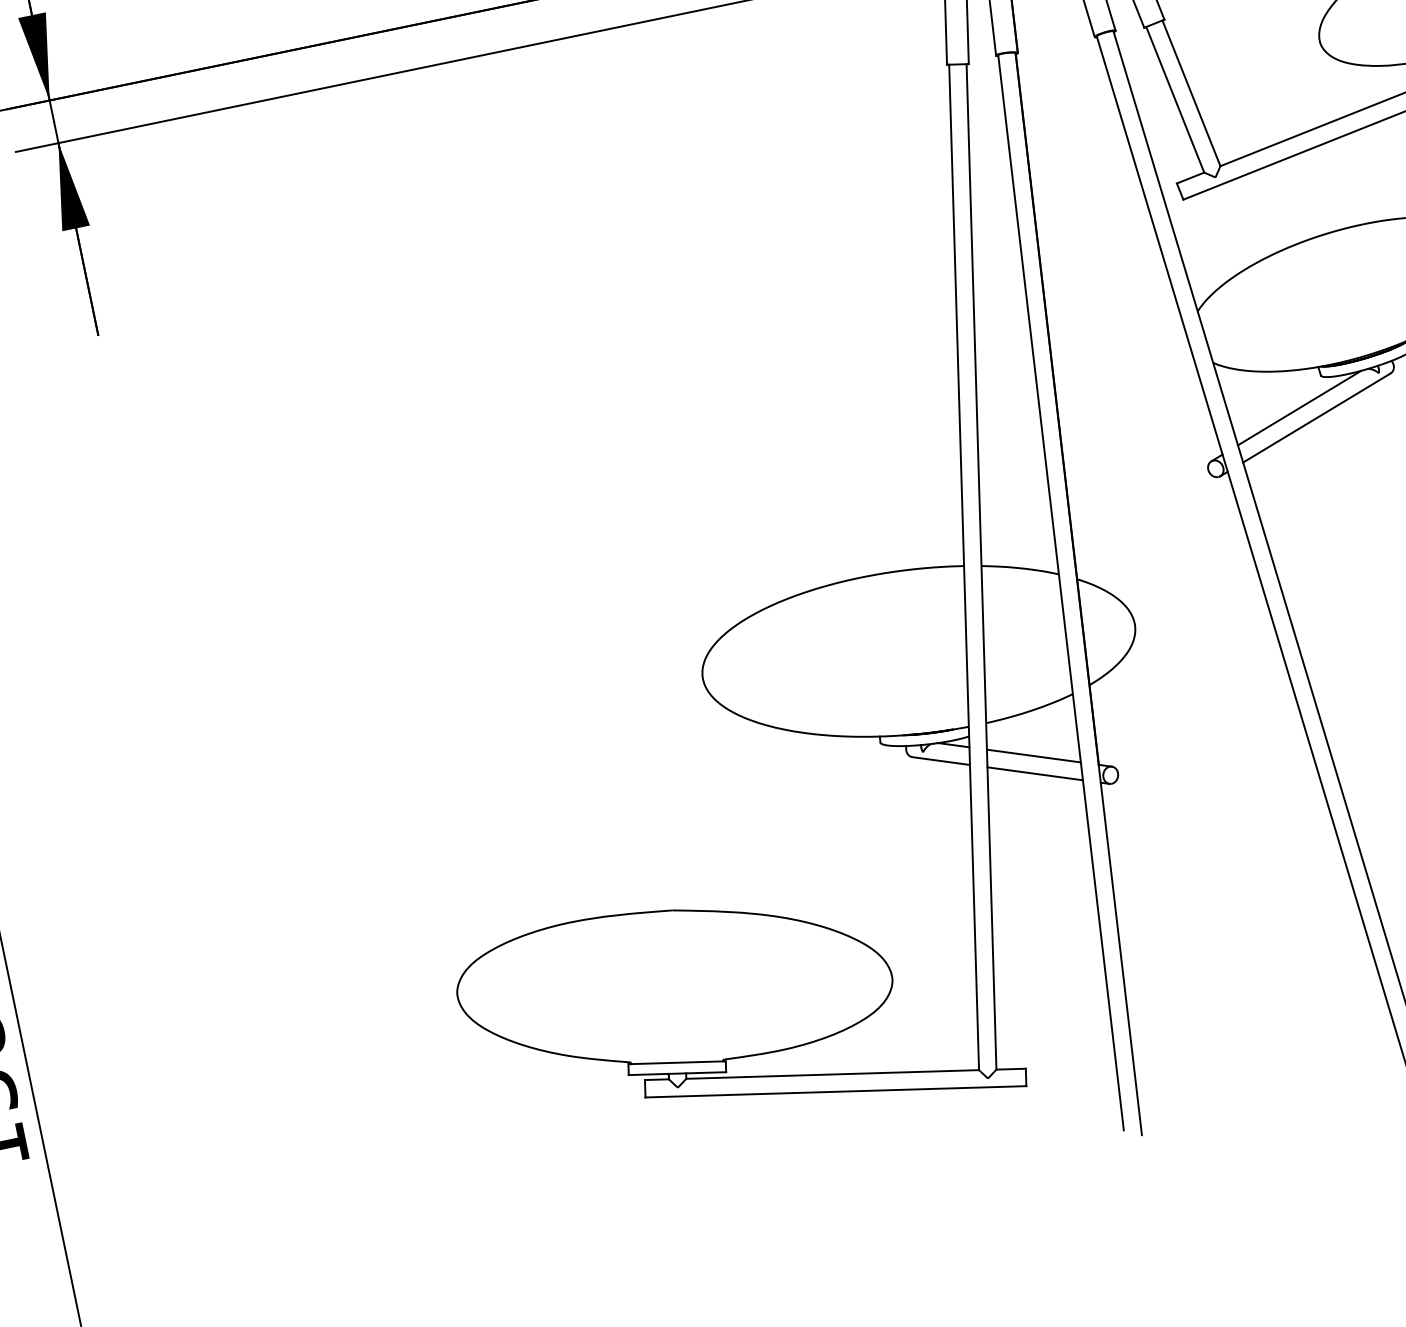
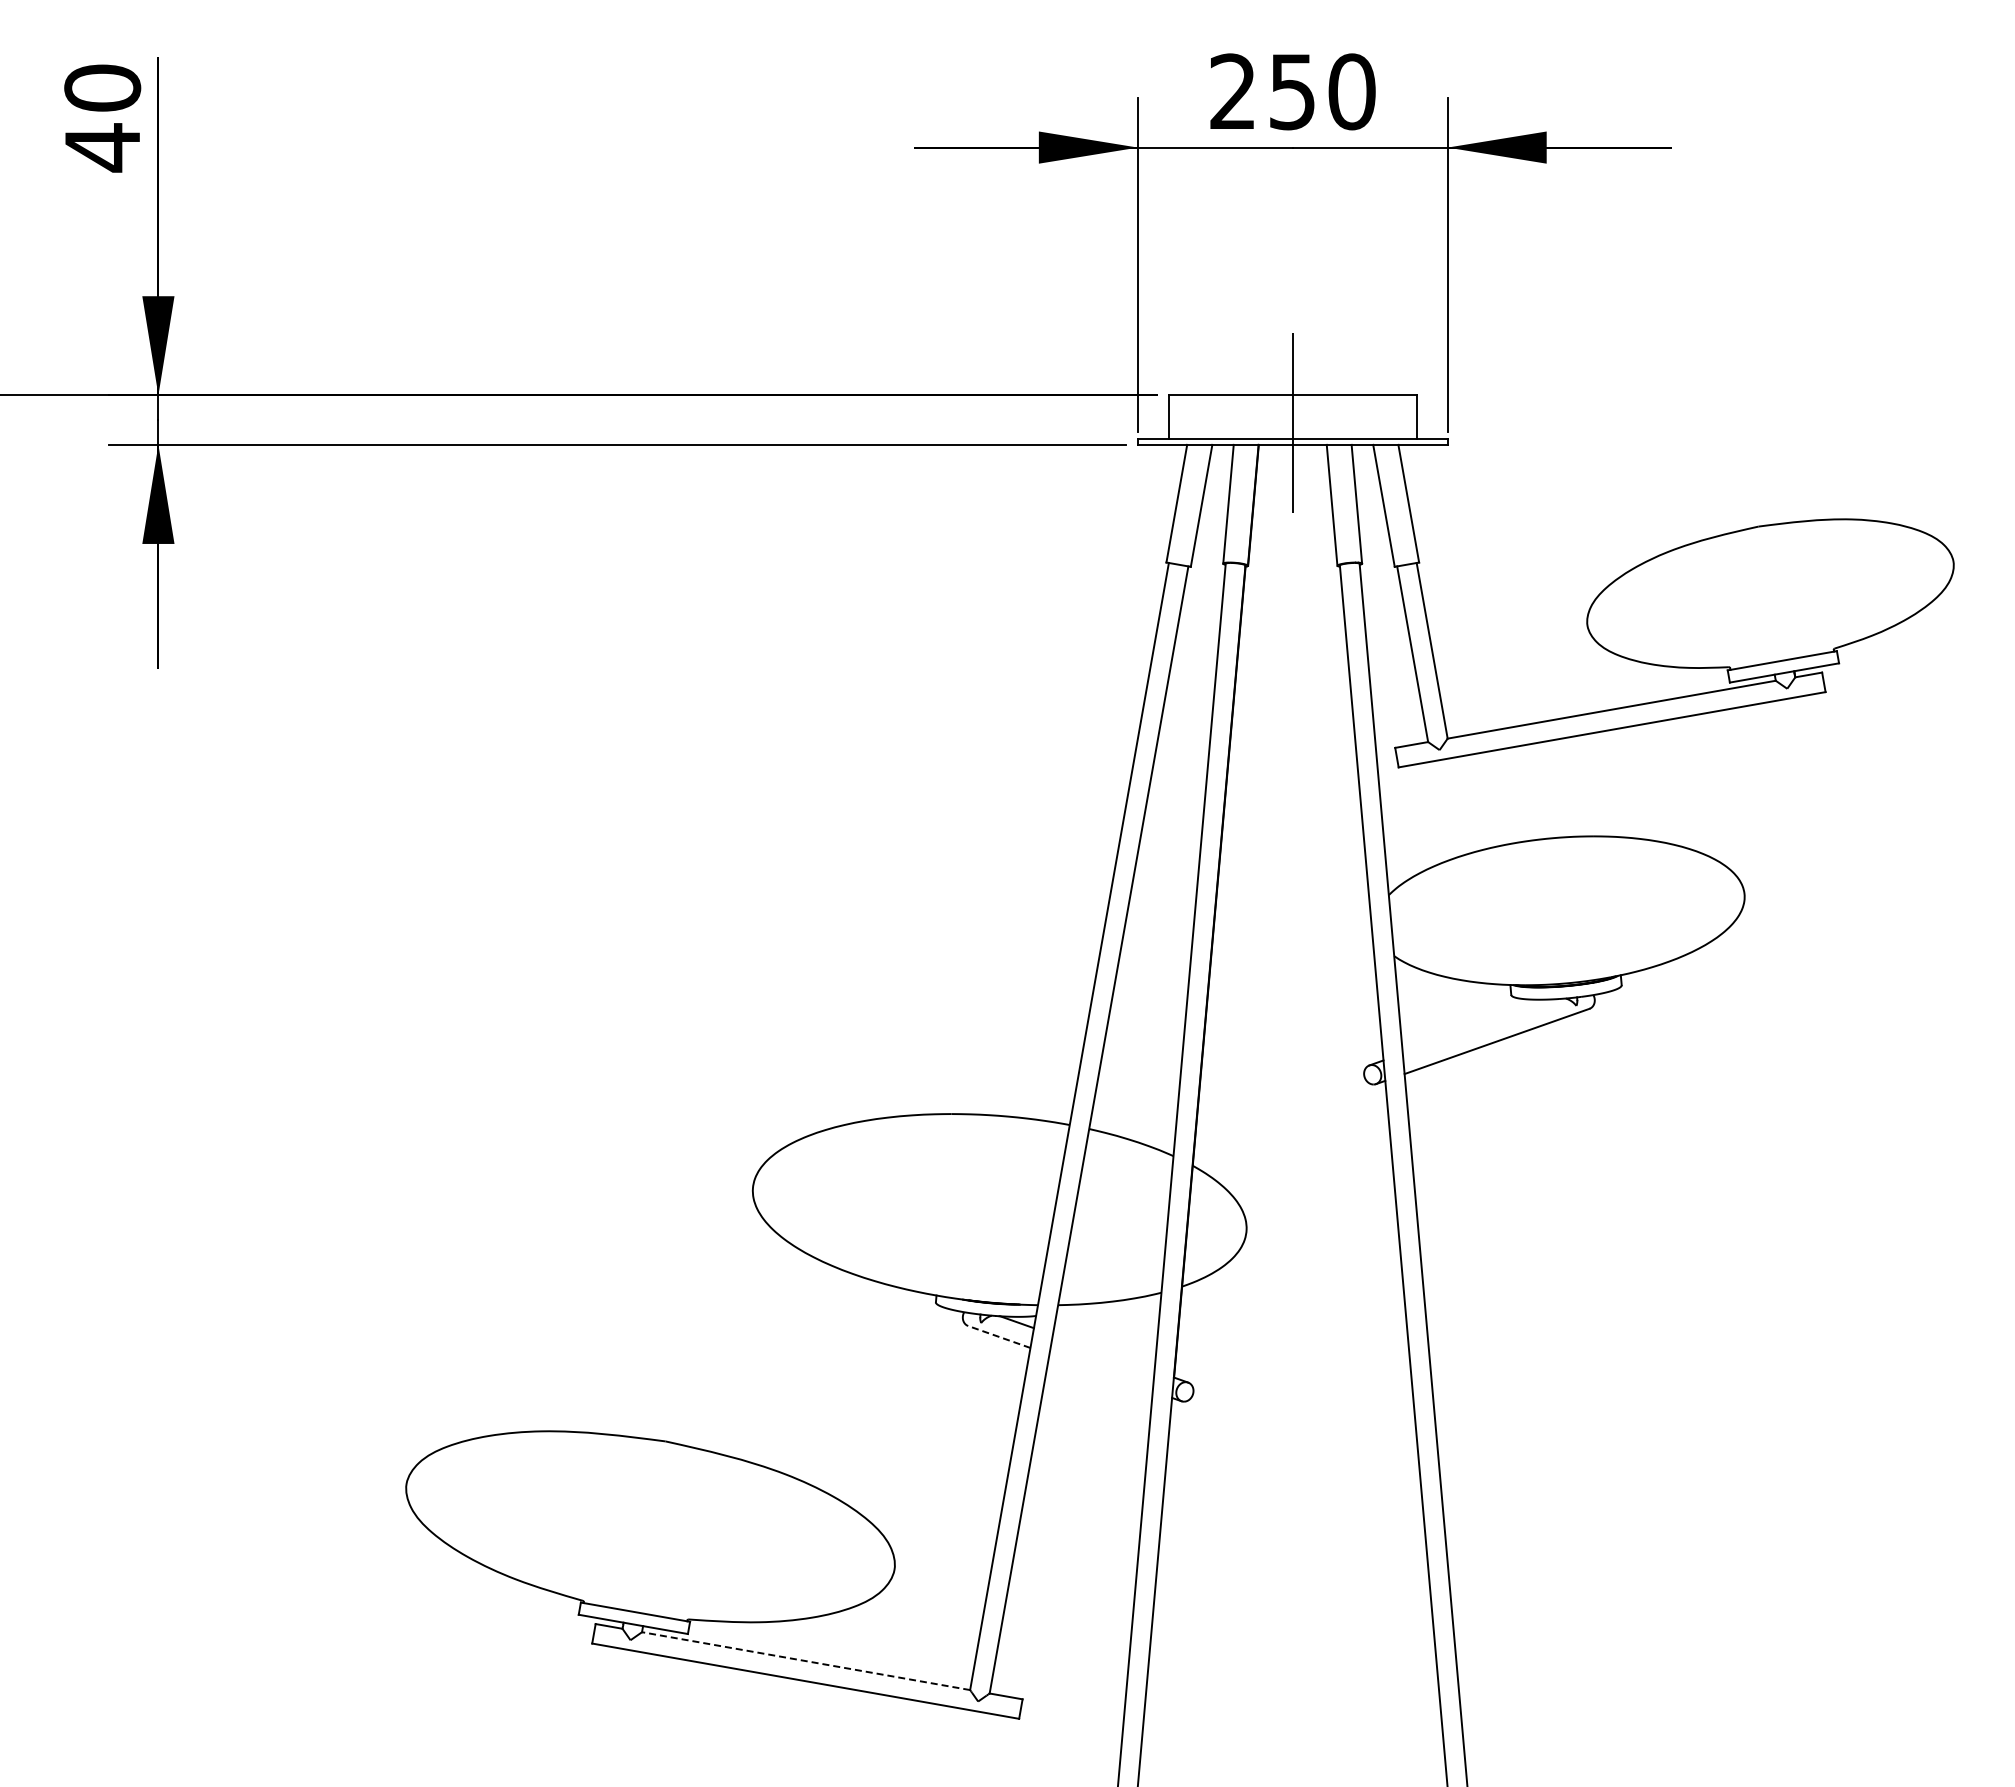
line: (1299, 408) -> (1479, 1026), removed
line: (1033, 755) -> (1103, 1352), removed
line: (940, 760) -> (998, 1336), solid -> dashed
line: (1034, 773) -> (1100, 1372), removed
line: (833, 1074) -> (806, 1661), solid -> dashed

